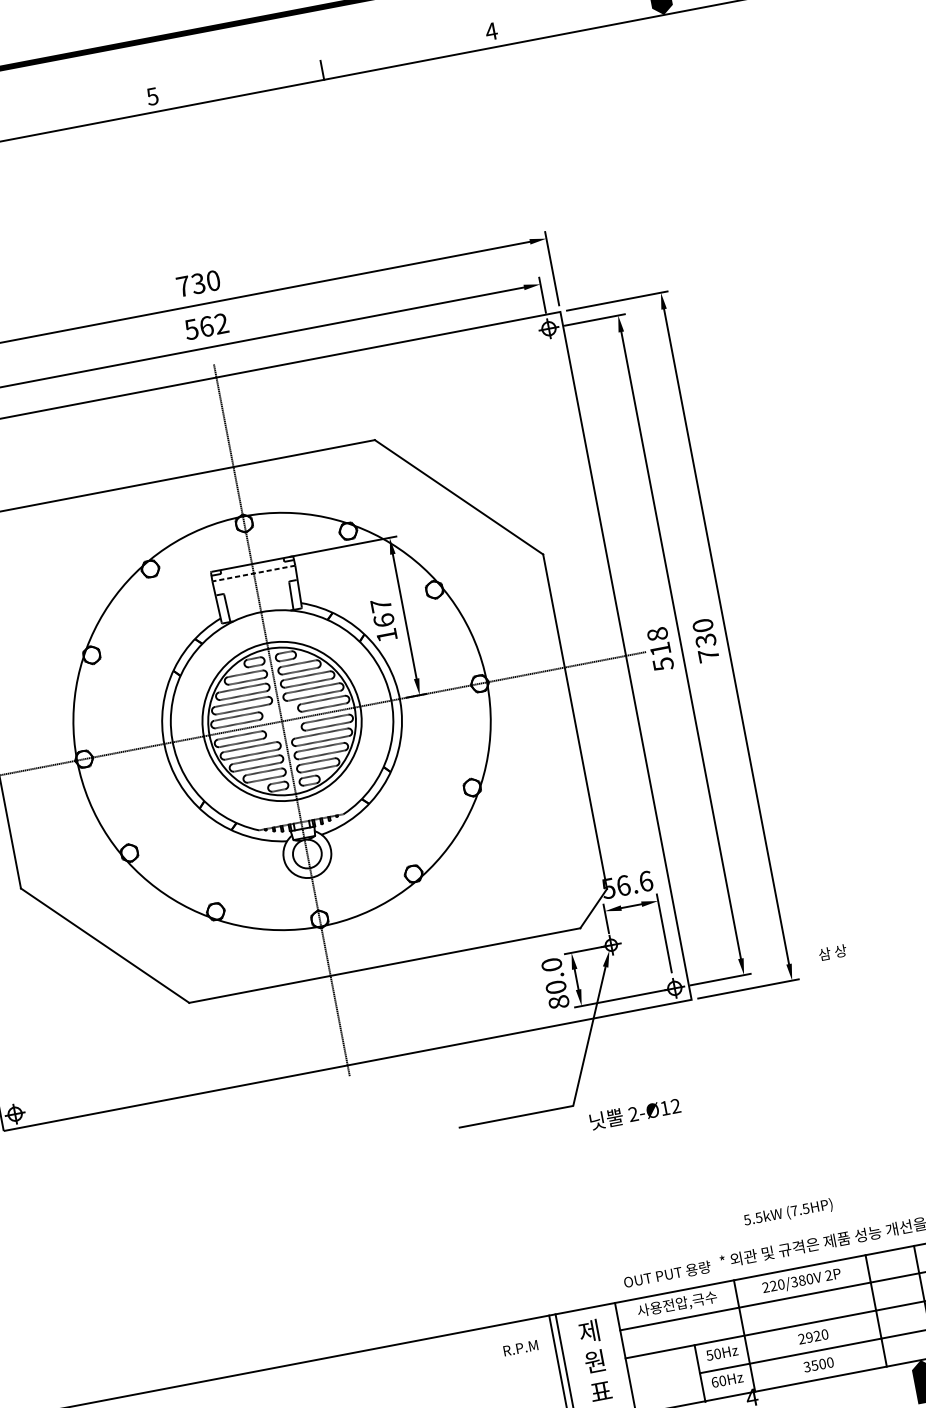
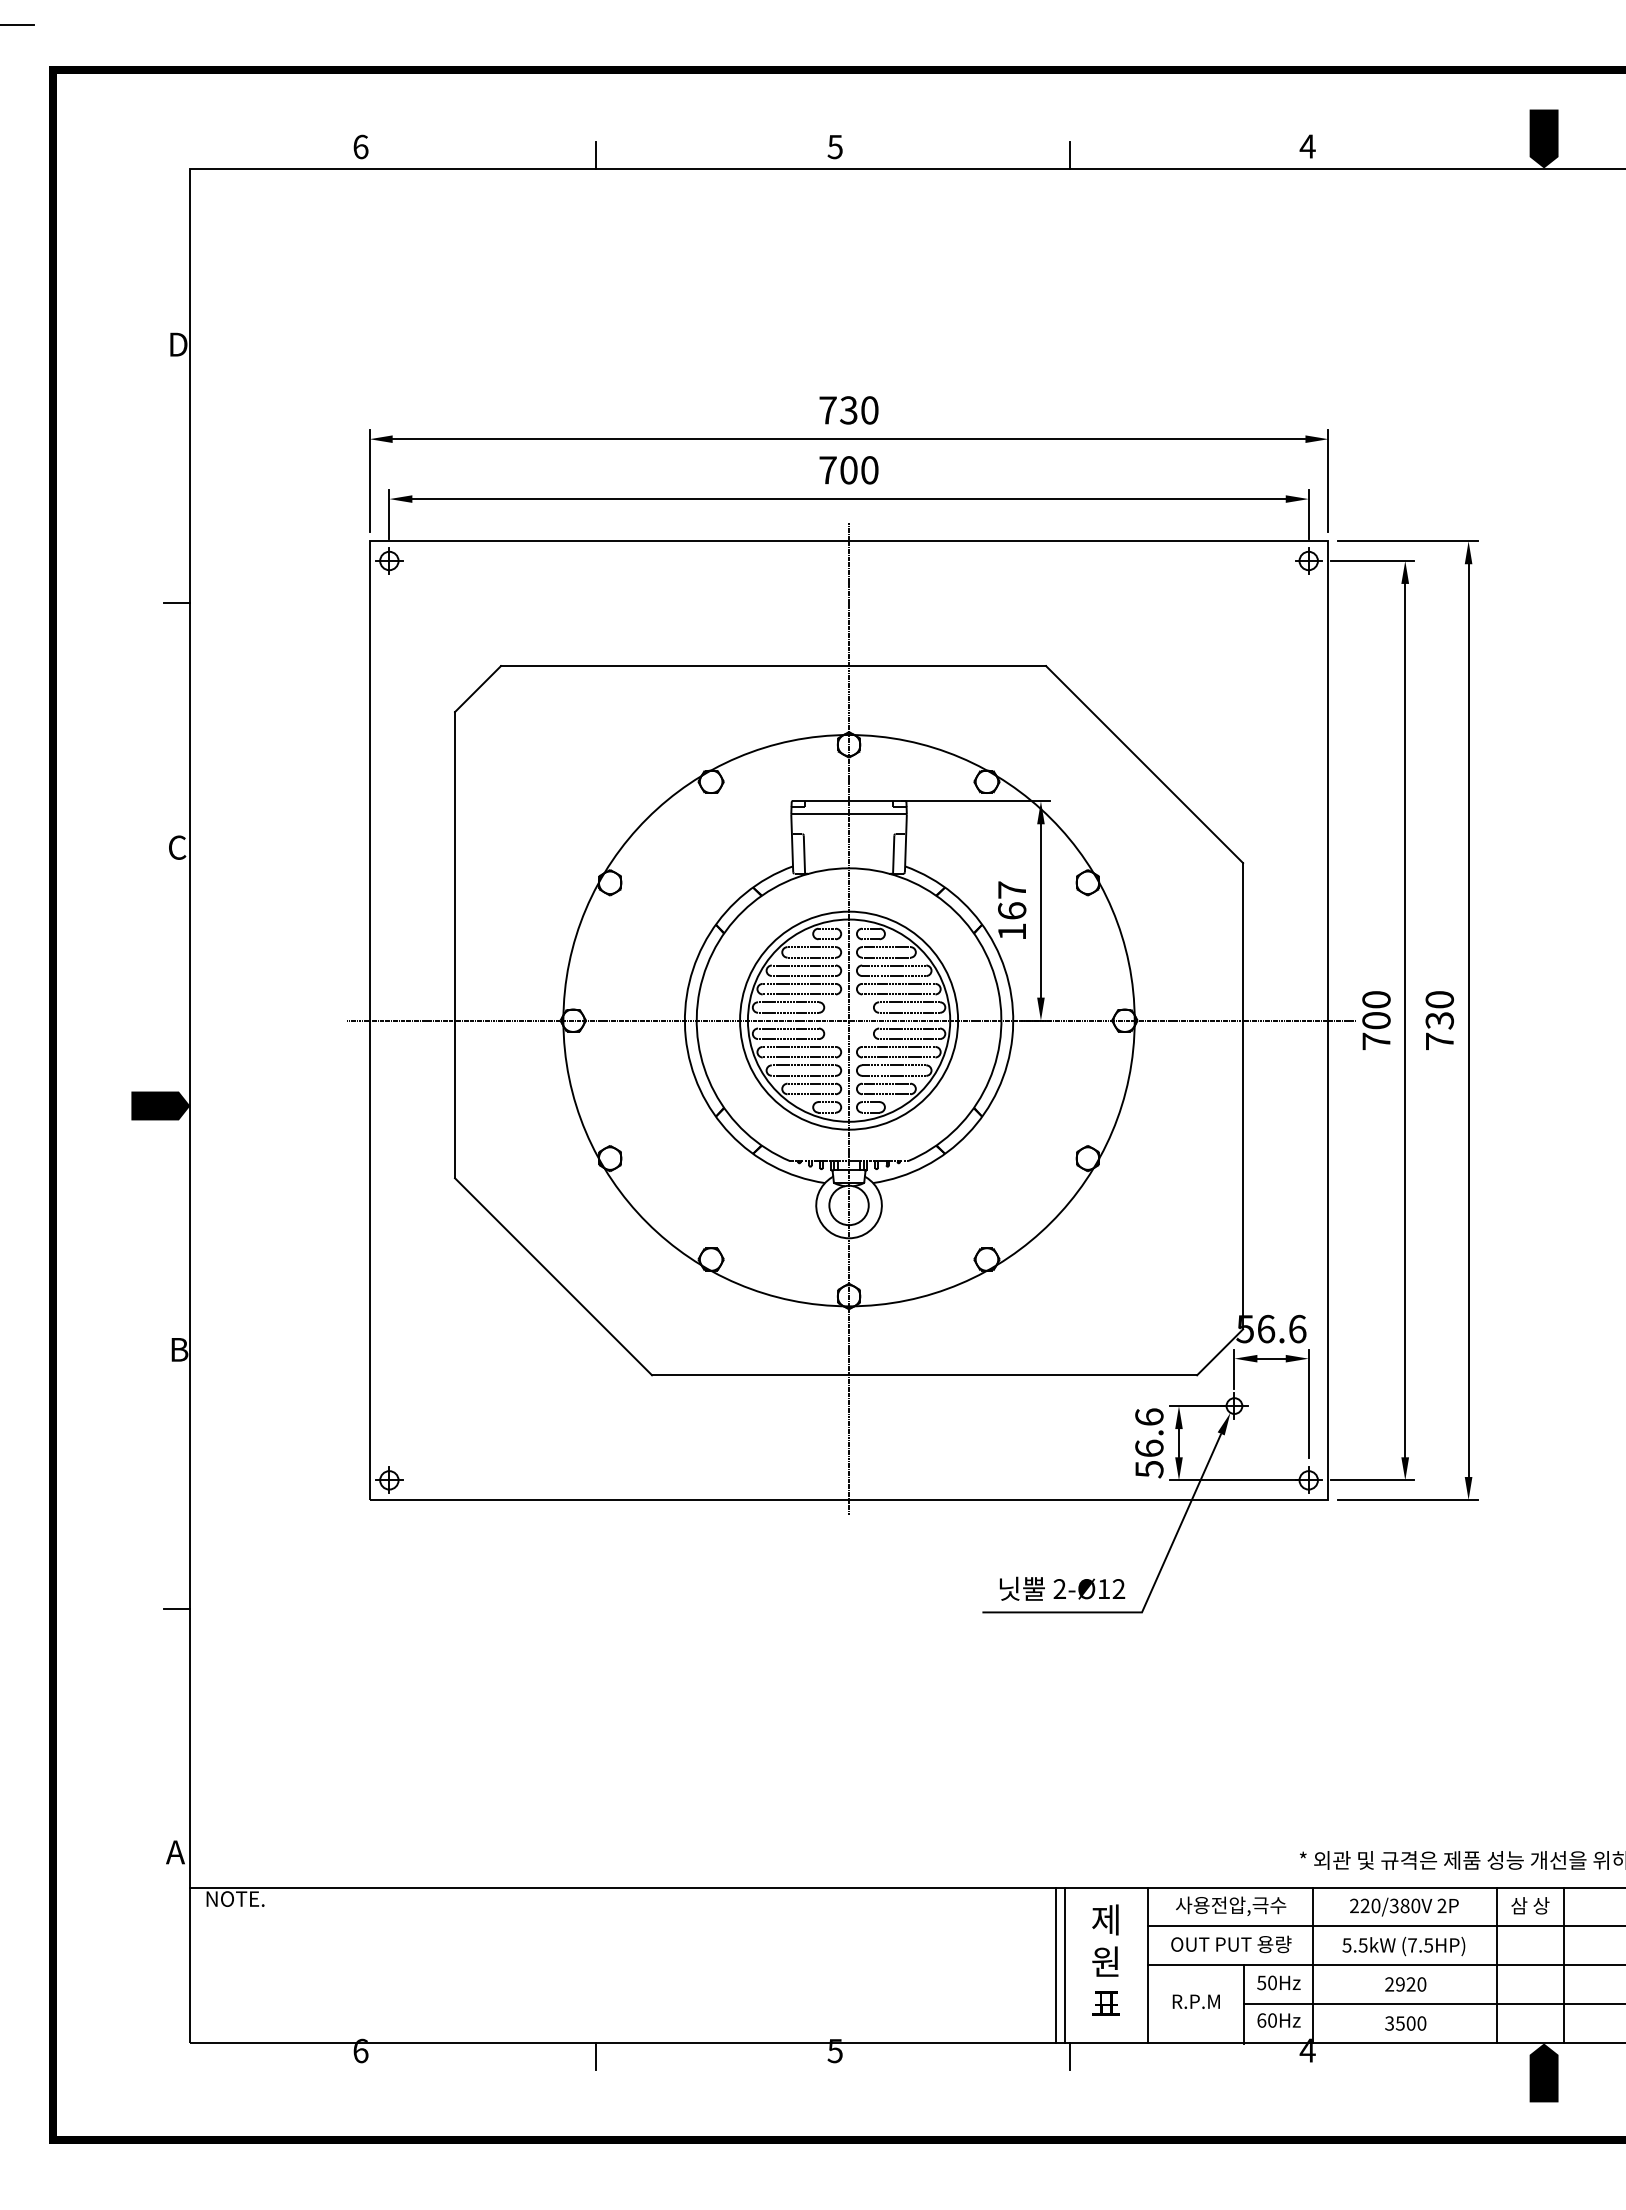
text: (206, 326) -> (848, 470), 562 -> 700
line: (254, 573) -> (849, 814), dashed -> solid
text: (660, 649) -> (1376, 1020), 518 -> 700
text: (832, 952) -> (1530, 1905), moved
text: (555, 983) -> (1149, 1443), 80.0 -> 56.6
text: (635, 1113) -> (1062, 1588), moved
text: (788, 1212) -> (1403, 1946), moved
text: (667, 1274) -> (1231, 1944), moved
text: (520, 1348) -> (1195, 2001), moved

